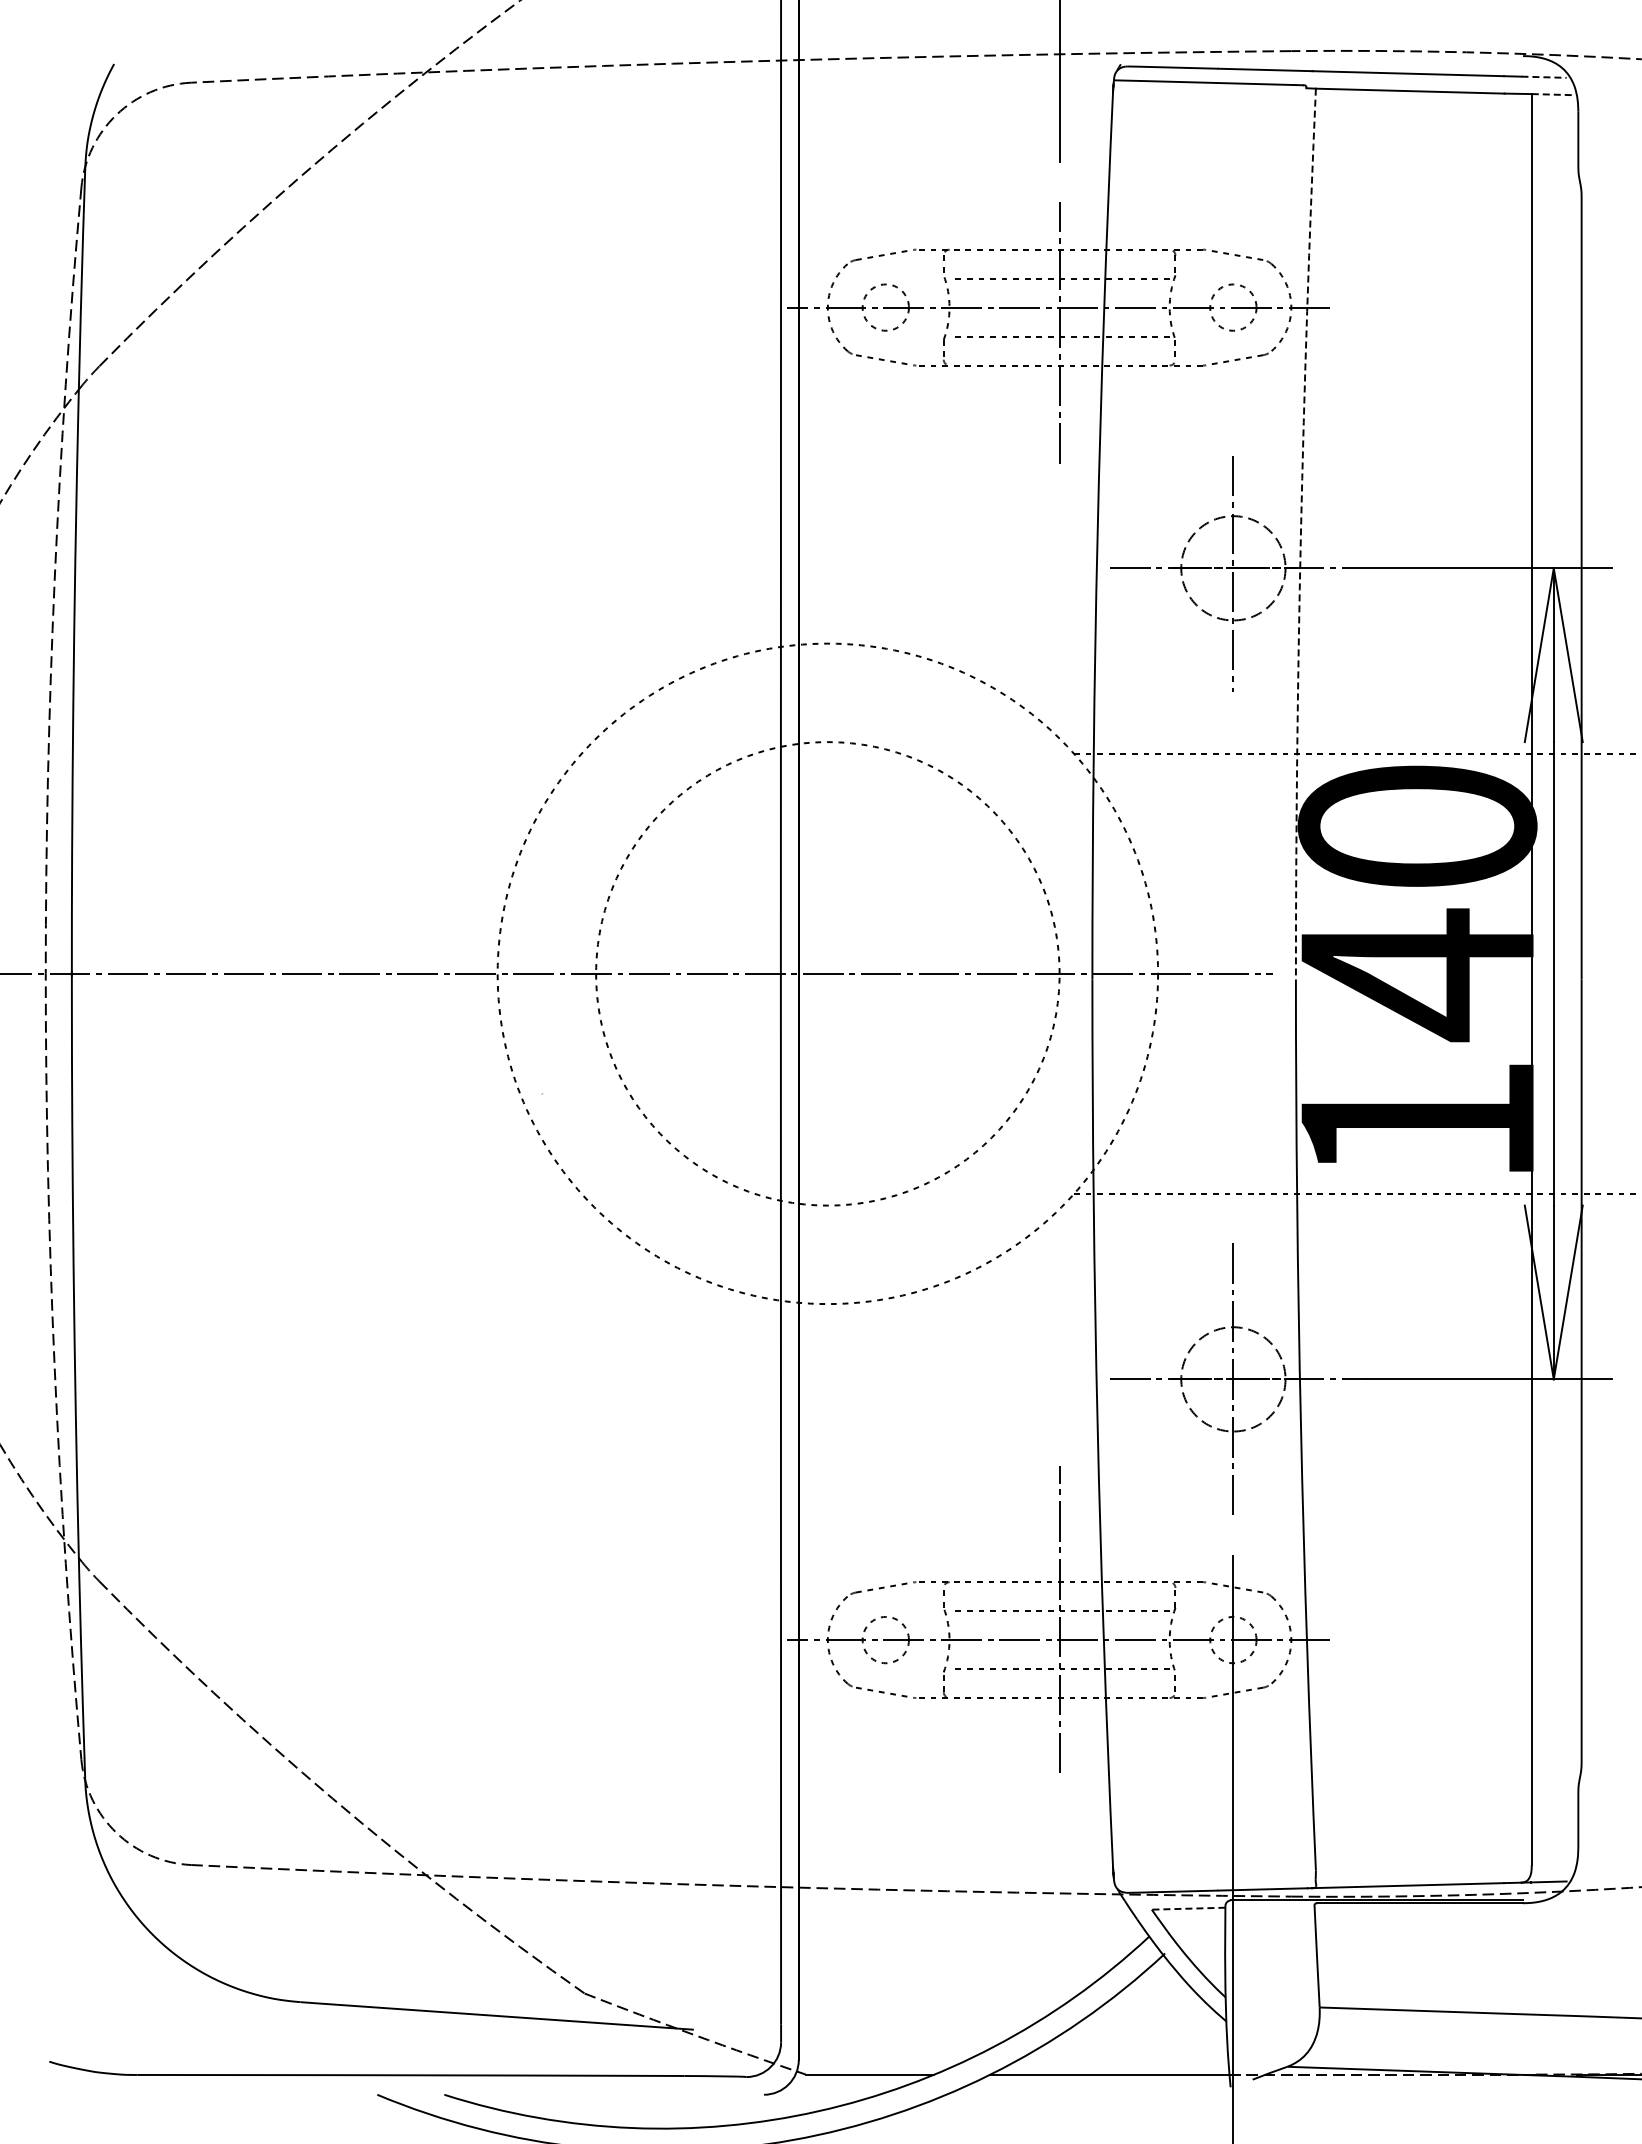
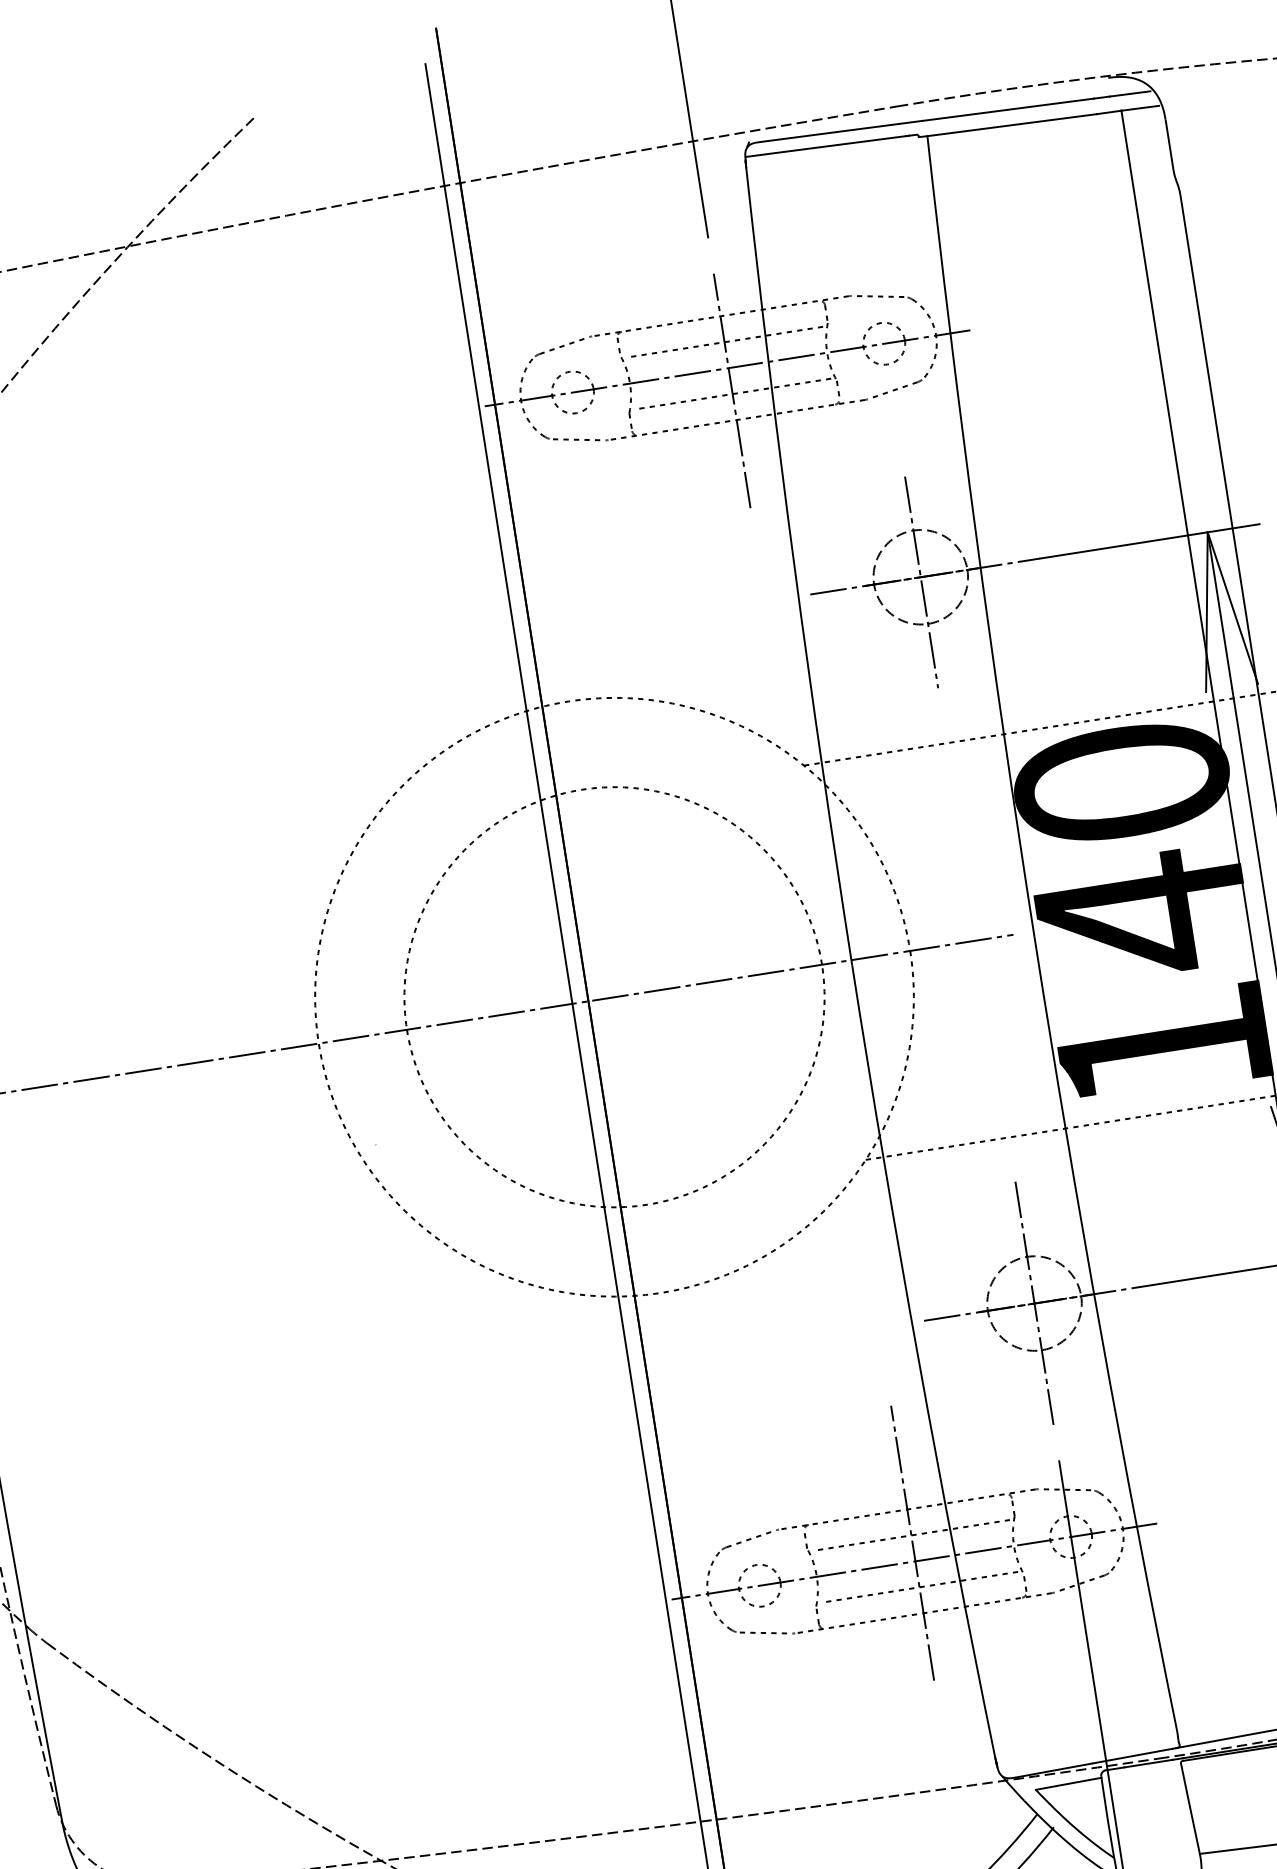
line: (1544, 77) -> (1130, 94), dashed -> solid
line: (1552, 94) -> (1140, 108), dashed -> solid
arc: (1300, 534) -> (976, 537), dashed -> solid
line: (1188, 1908) -> (1068, 1783), dashed -> solid

